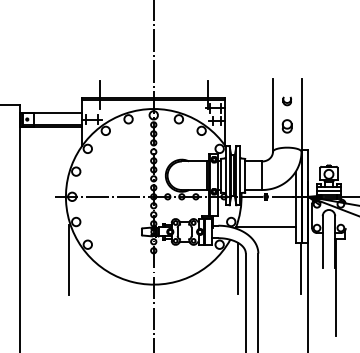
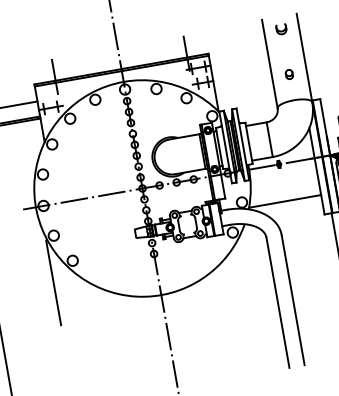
part: (286, 101) -> (280, 29), moved
part: (286, 126) -> (288, 74), size x0.6
line: (238, 267) -> (260, 256), removed

